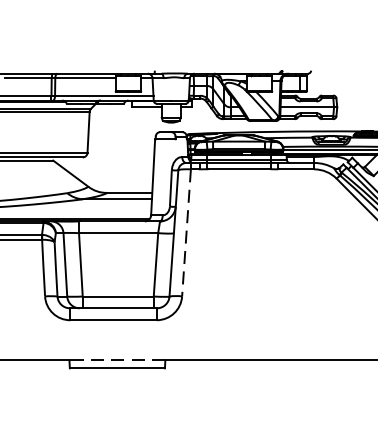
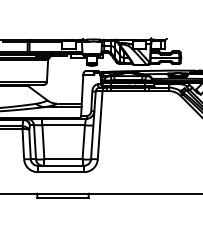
line: (187, 233) -> (100, 125), dashed -> solid
line: (118, 359) -> (63, 193), dashed -> solid

